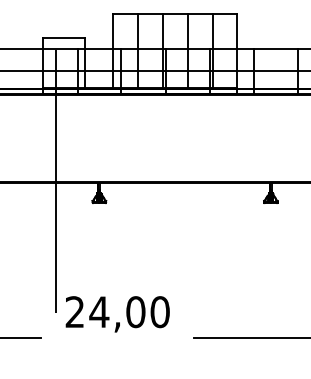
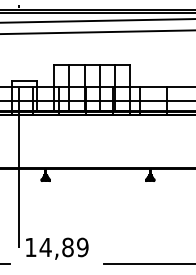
text: (117, 312) -> (56, 247), 24,00 -> 14,89

